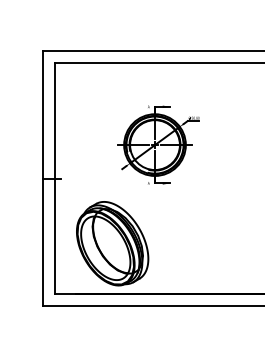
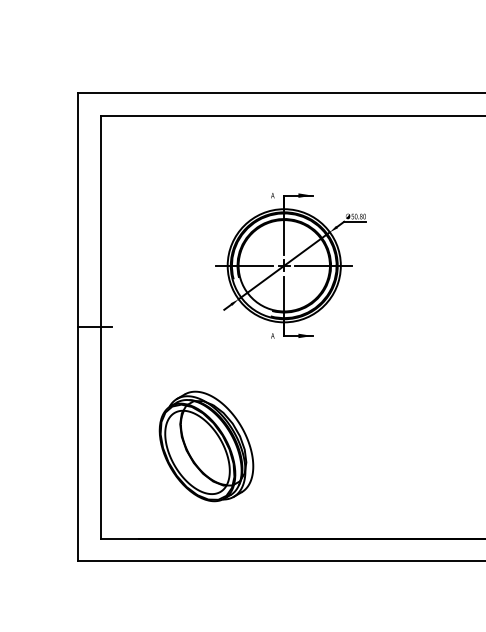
part: (112, 243) -> (206, 446), size x0.71

